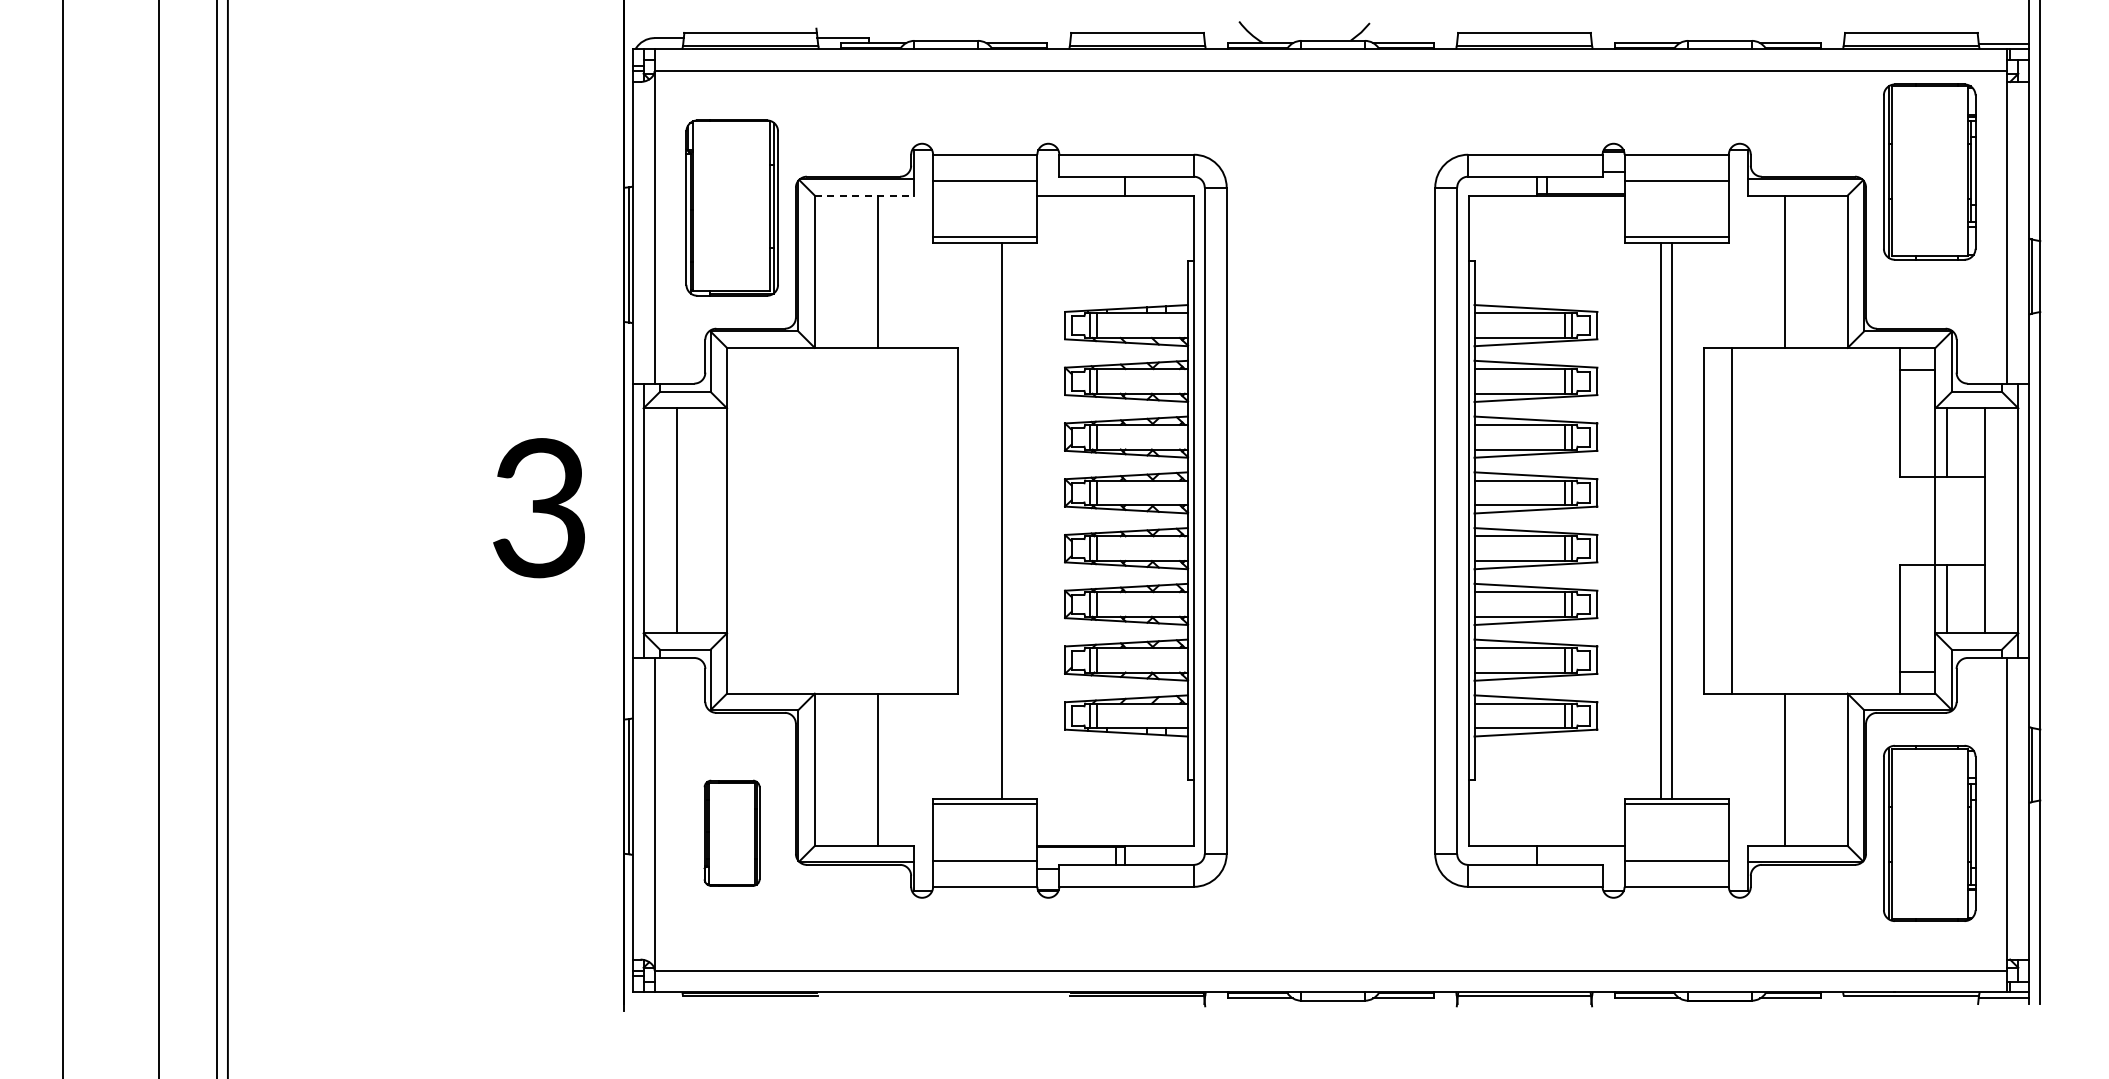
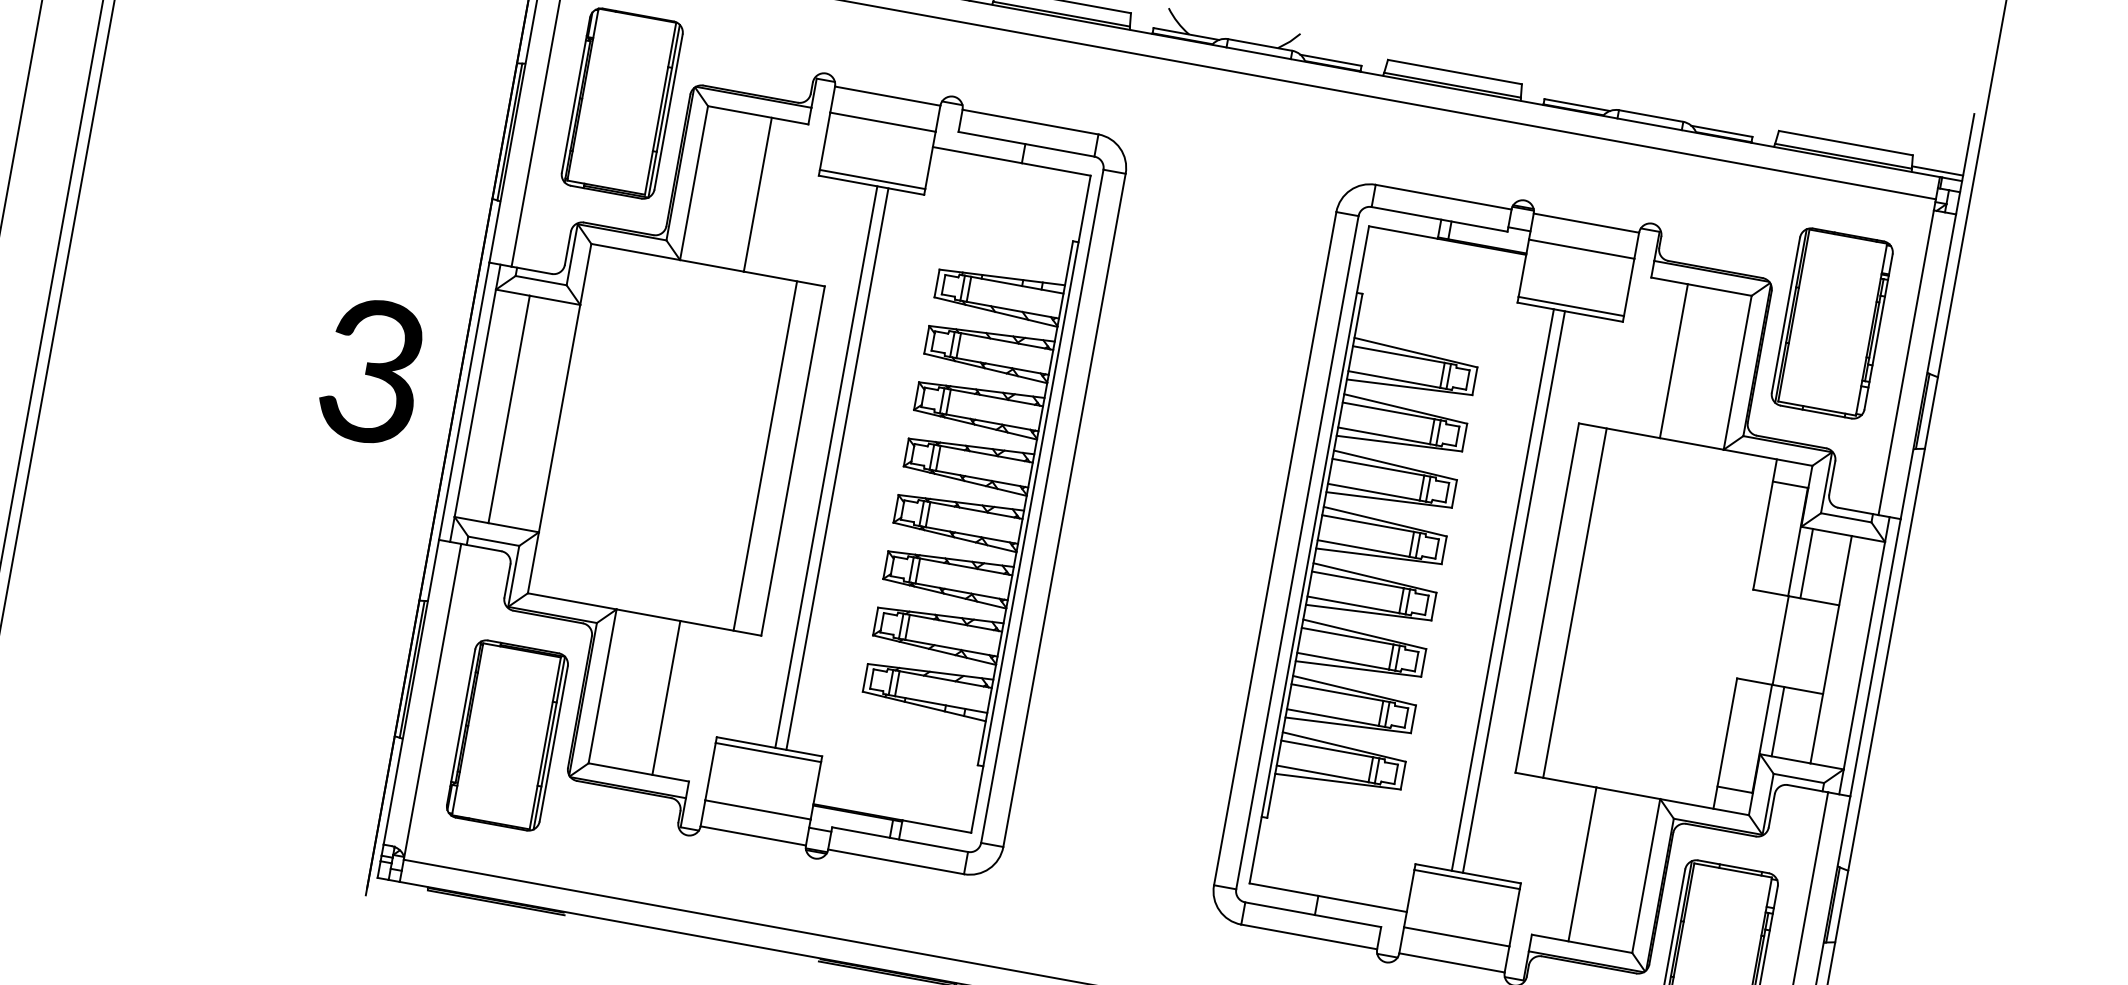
part: (1929, 171) -> (1832, 322), moved
line: (864, 195) -> (758, 115), dashed -> solid
line: (930, 520) -> (765, 455), added
line: (991, 520) -> (826, 466), added
part: (731, 832) -> (506, 734), size x1.67

